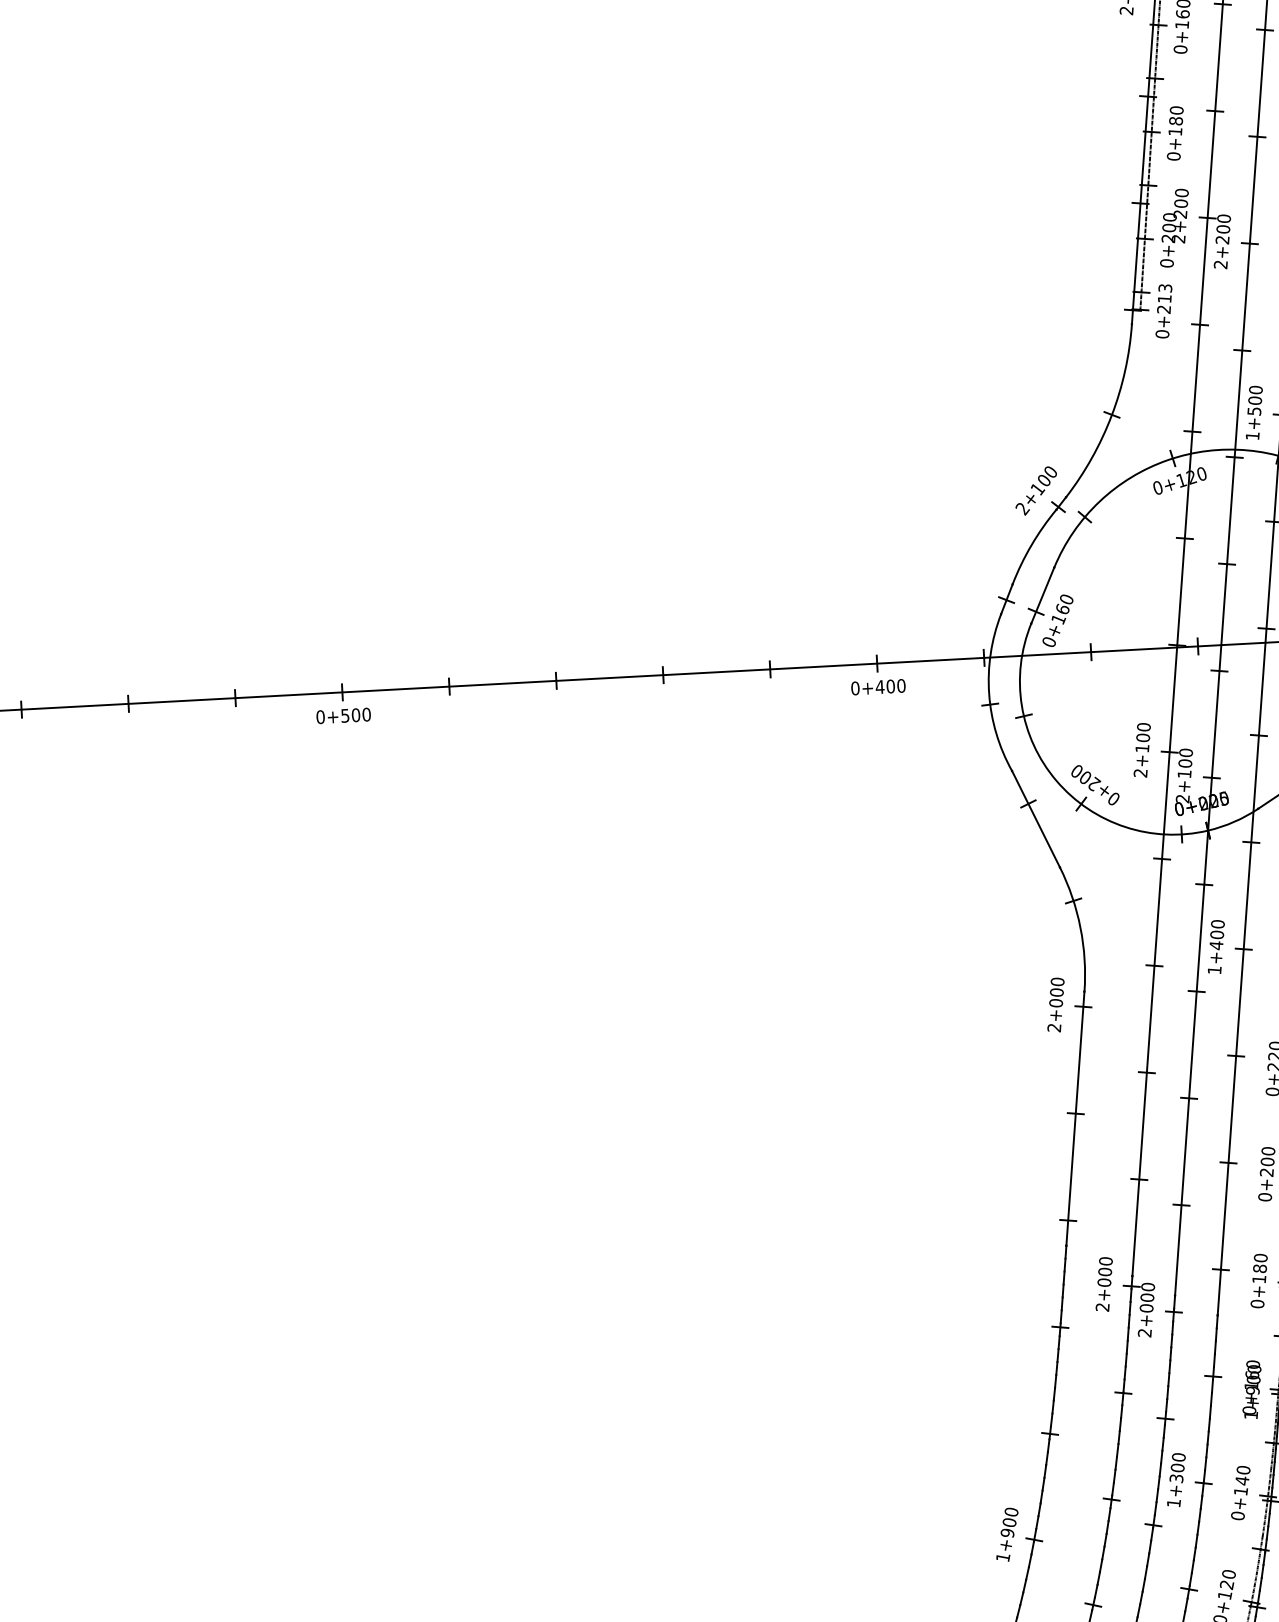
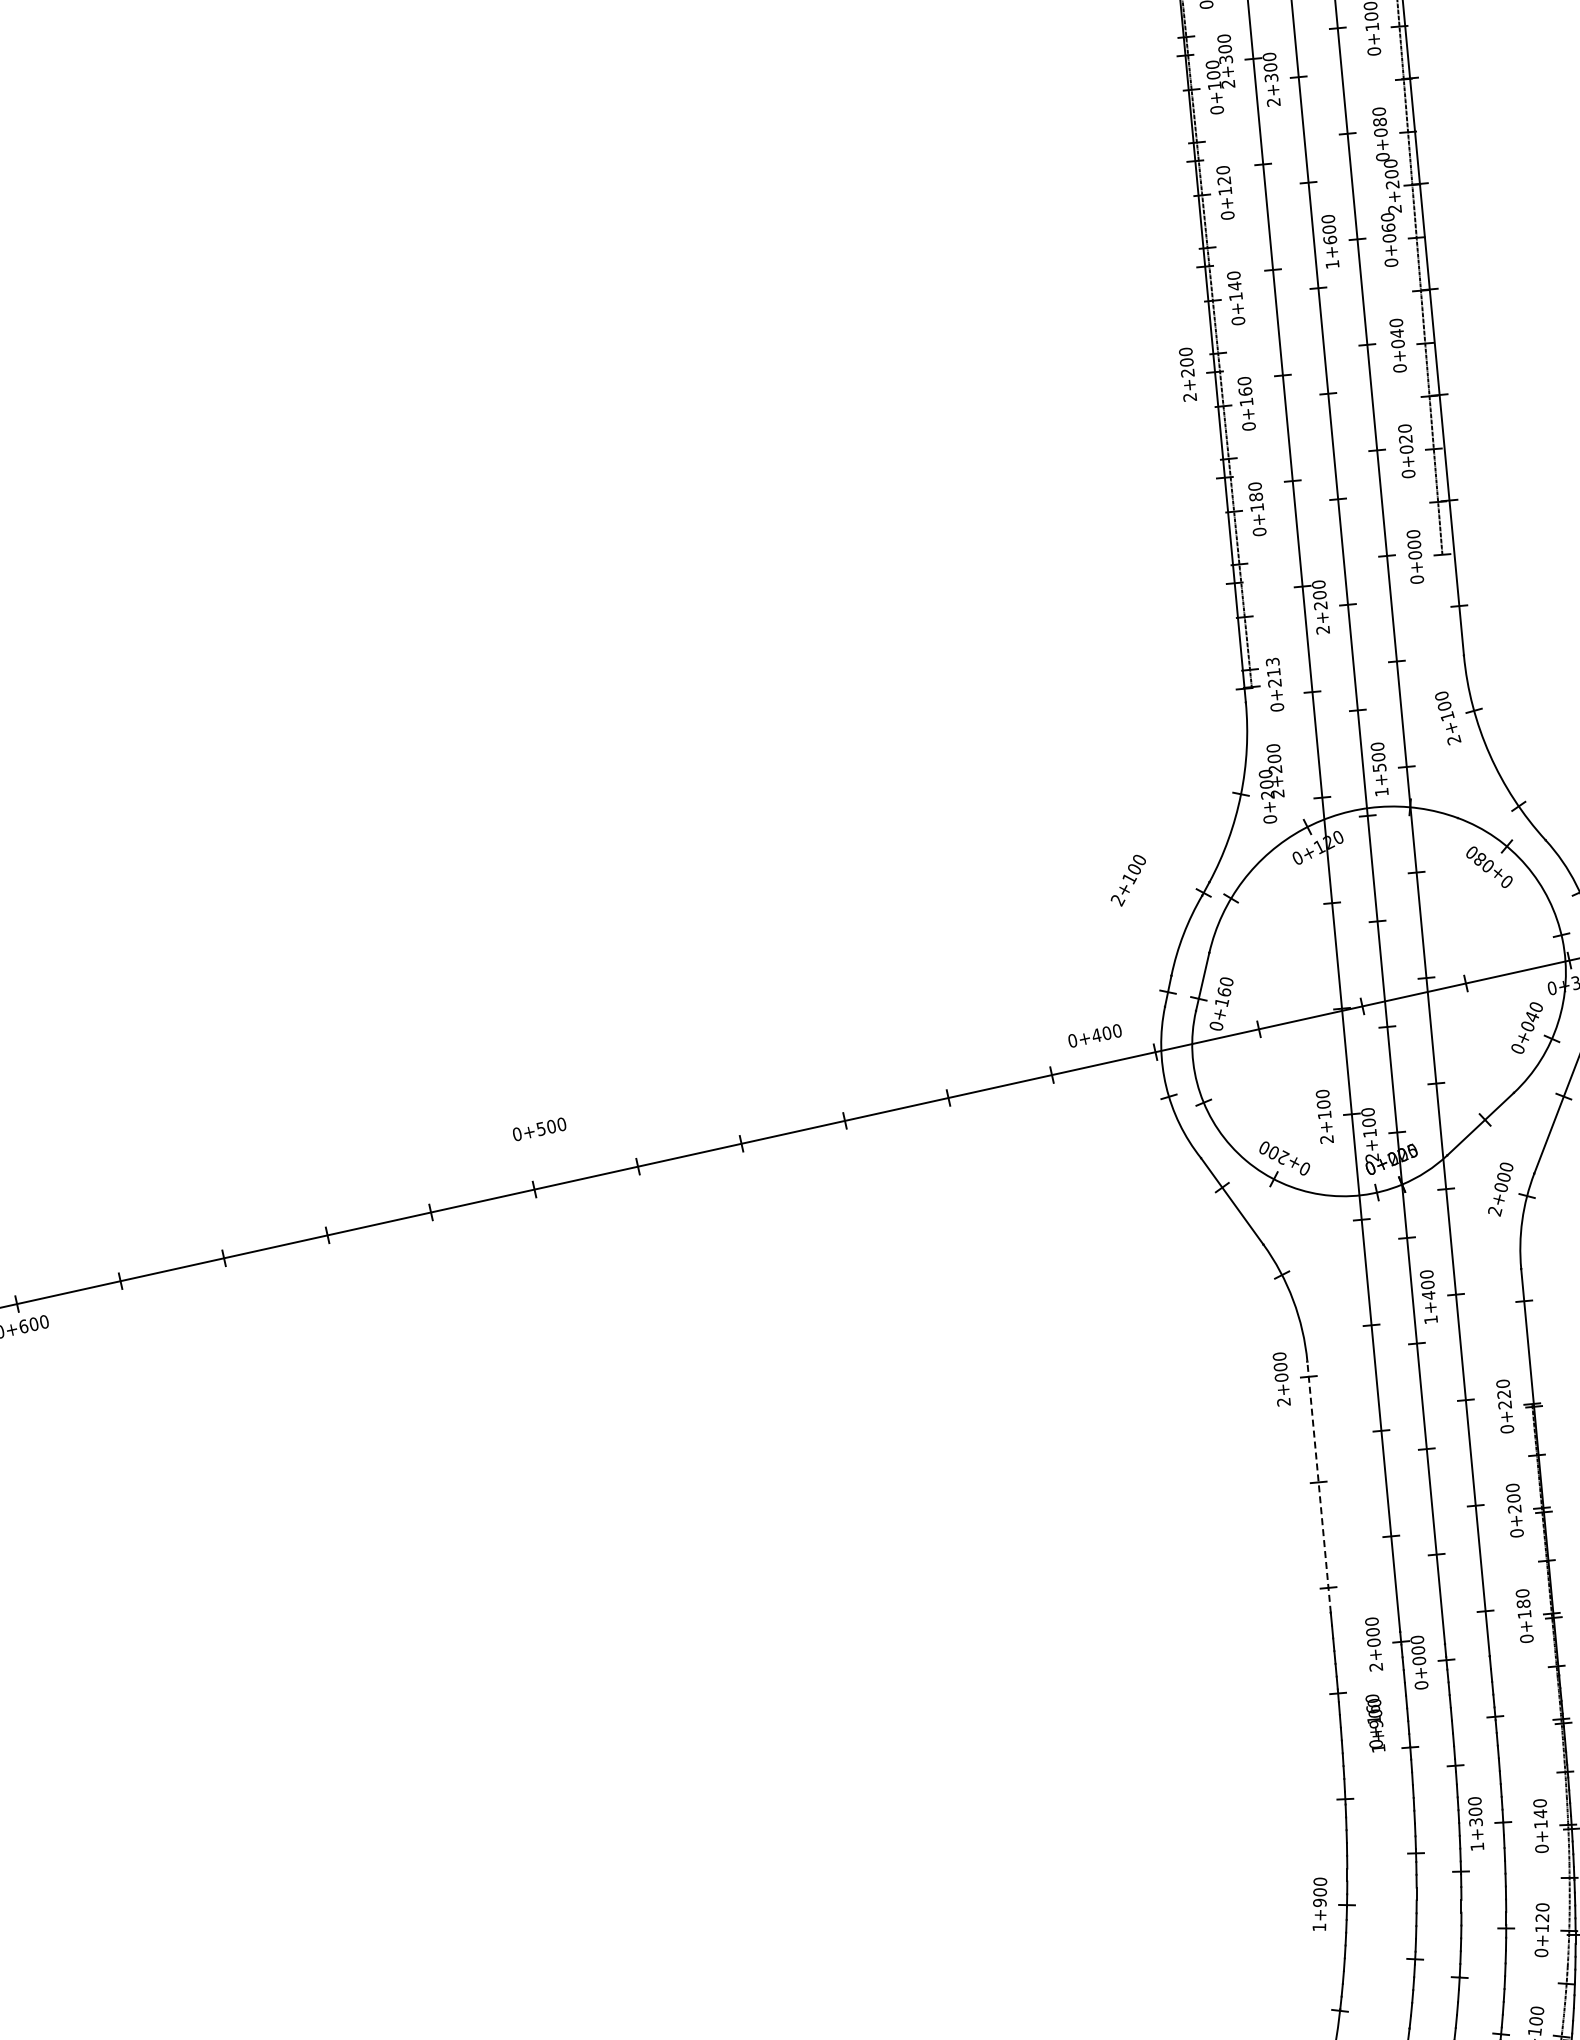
text: (1174, 227) -> (1271, 783), moved
text: (1035, 490) -> (1127, 880), moved
text: (877, 686) -> (1094, 1035), moved
text: (343, 716) -> (539, 1129), moved
line: (1075, 1117) -> (1319, 1486), solid -> dashed
text: (1144, 1333) -> (1421, 1685), 2+000 -> 0+000
text: (1252, 1389) -> (1375, 1723), moved

